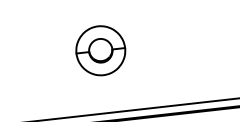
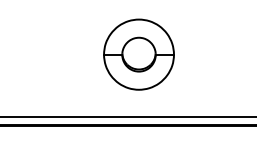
part: (100, 50) -> (138, 54), size x1.43

